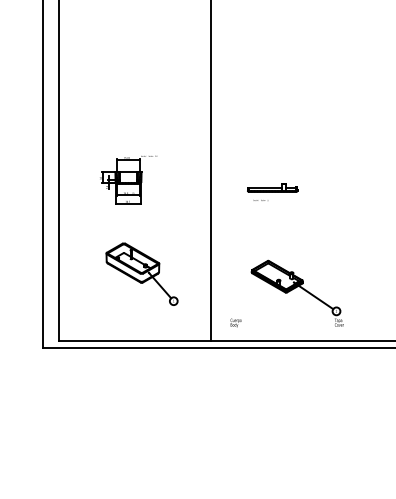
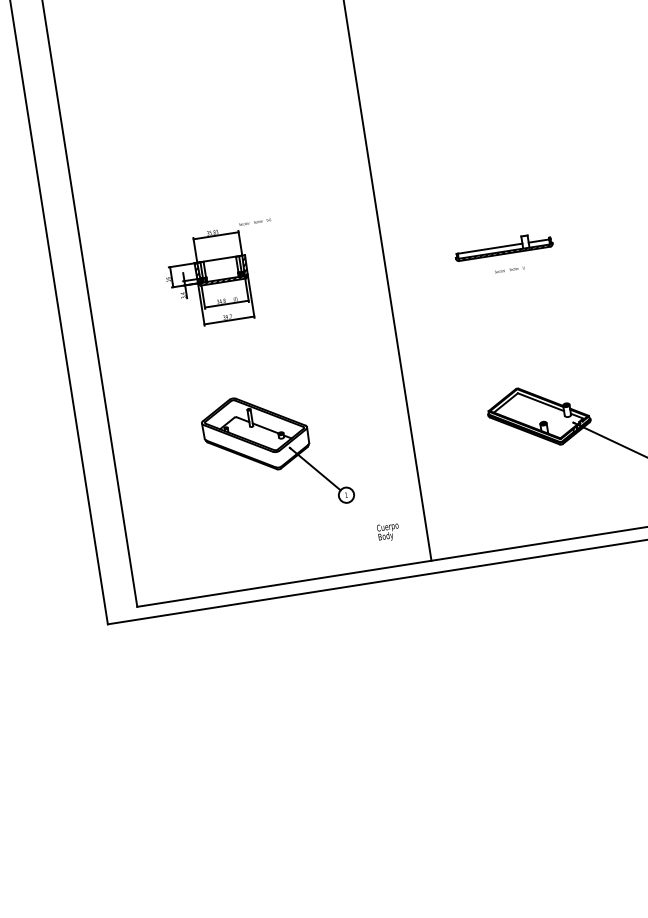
text: (260, 200) -> (508, 270), moved
text: (235, 322) -> (387, 531), moved

